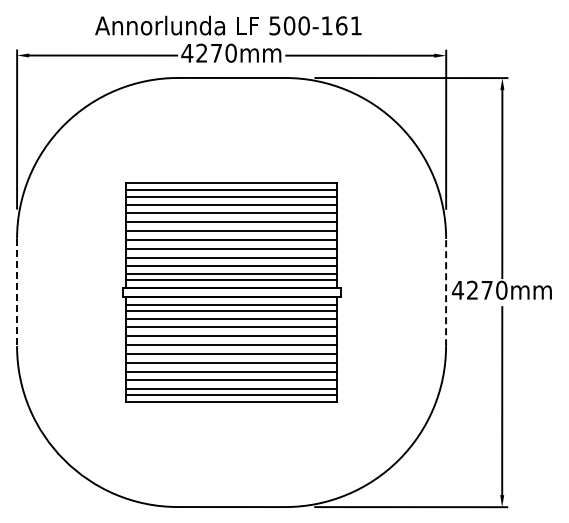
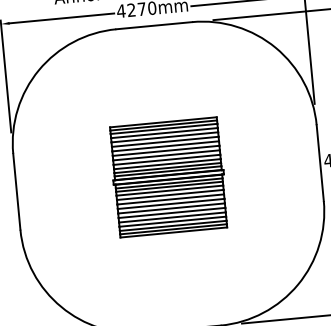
line: (17, 292) -> (17, 191), dashed -> solid
part: (231, 292) -> (168, 177), size x0.71
line: (446, 292) -> (320, 163), dashed -> solid

